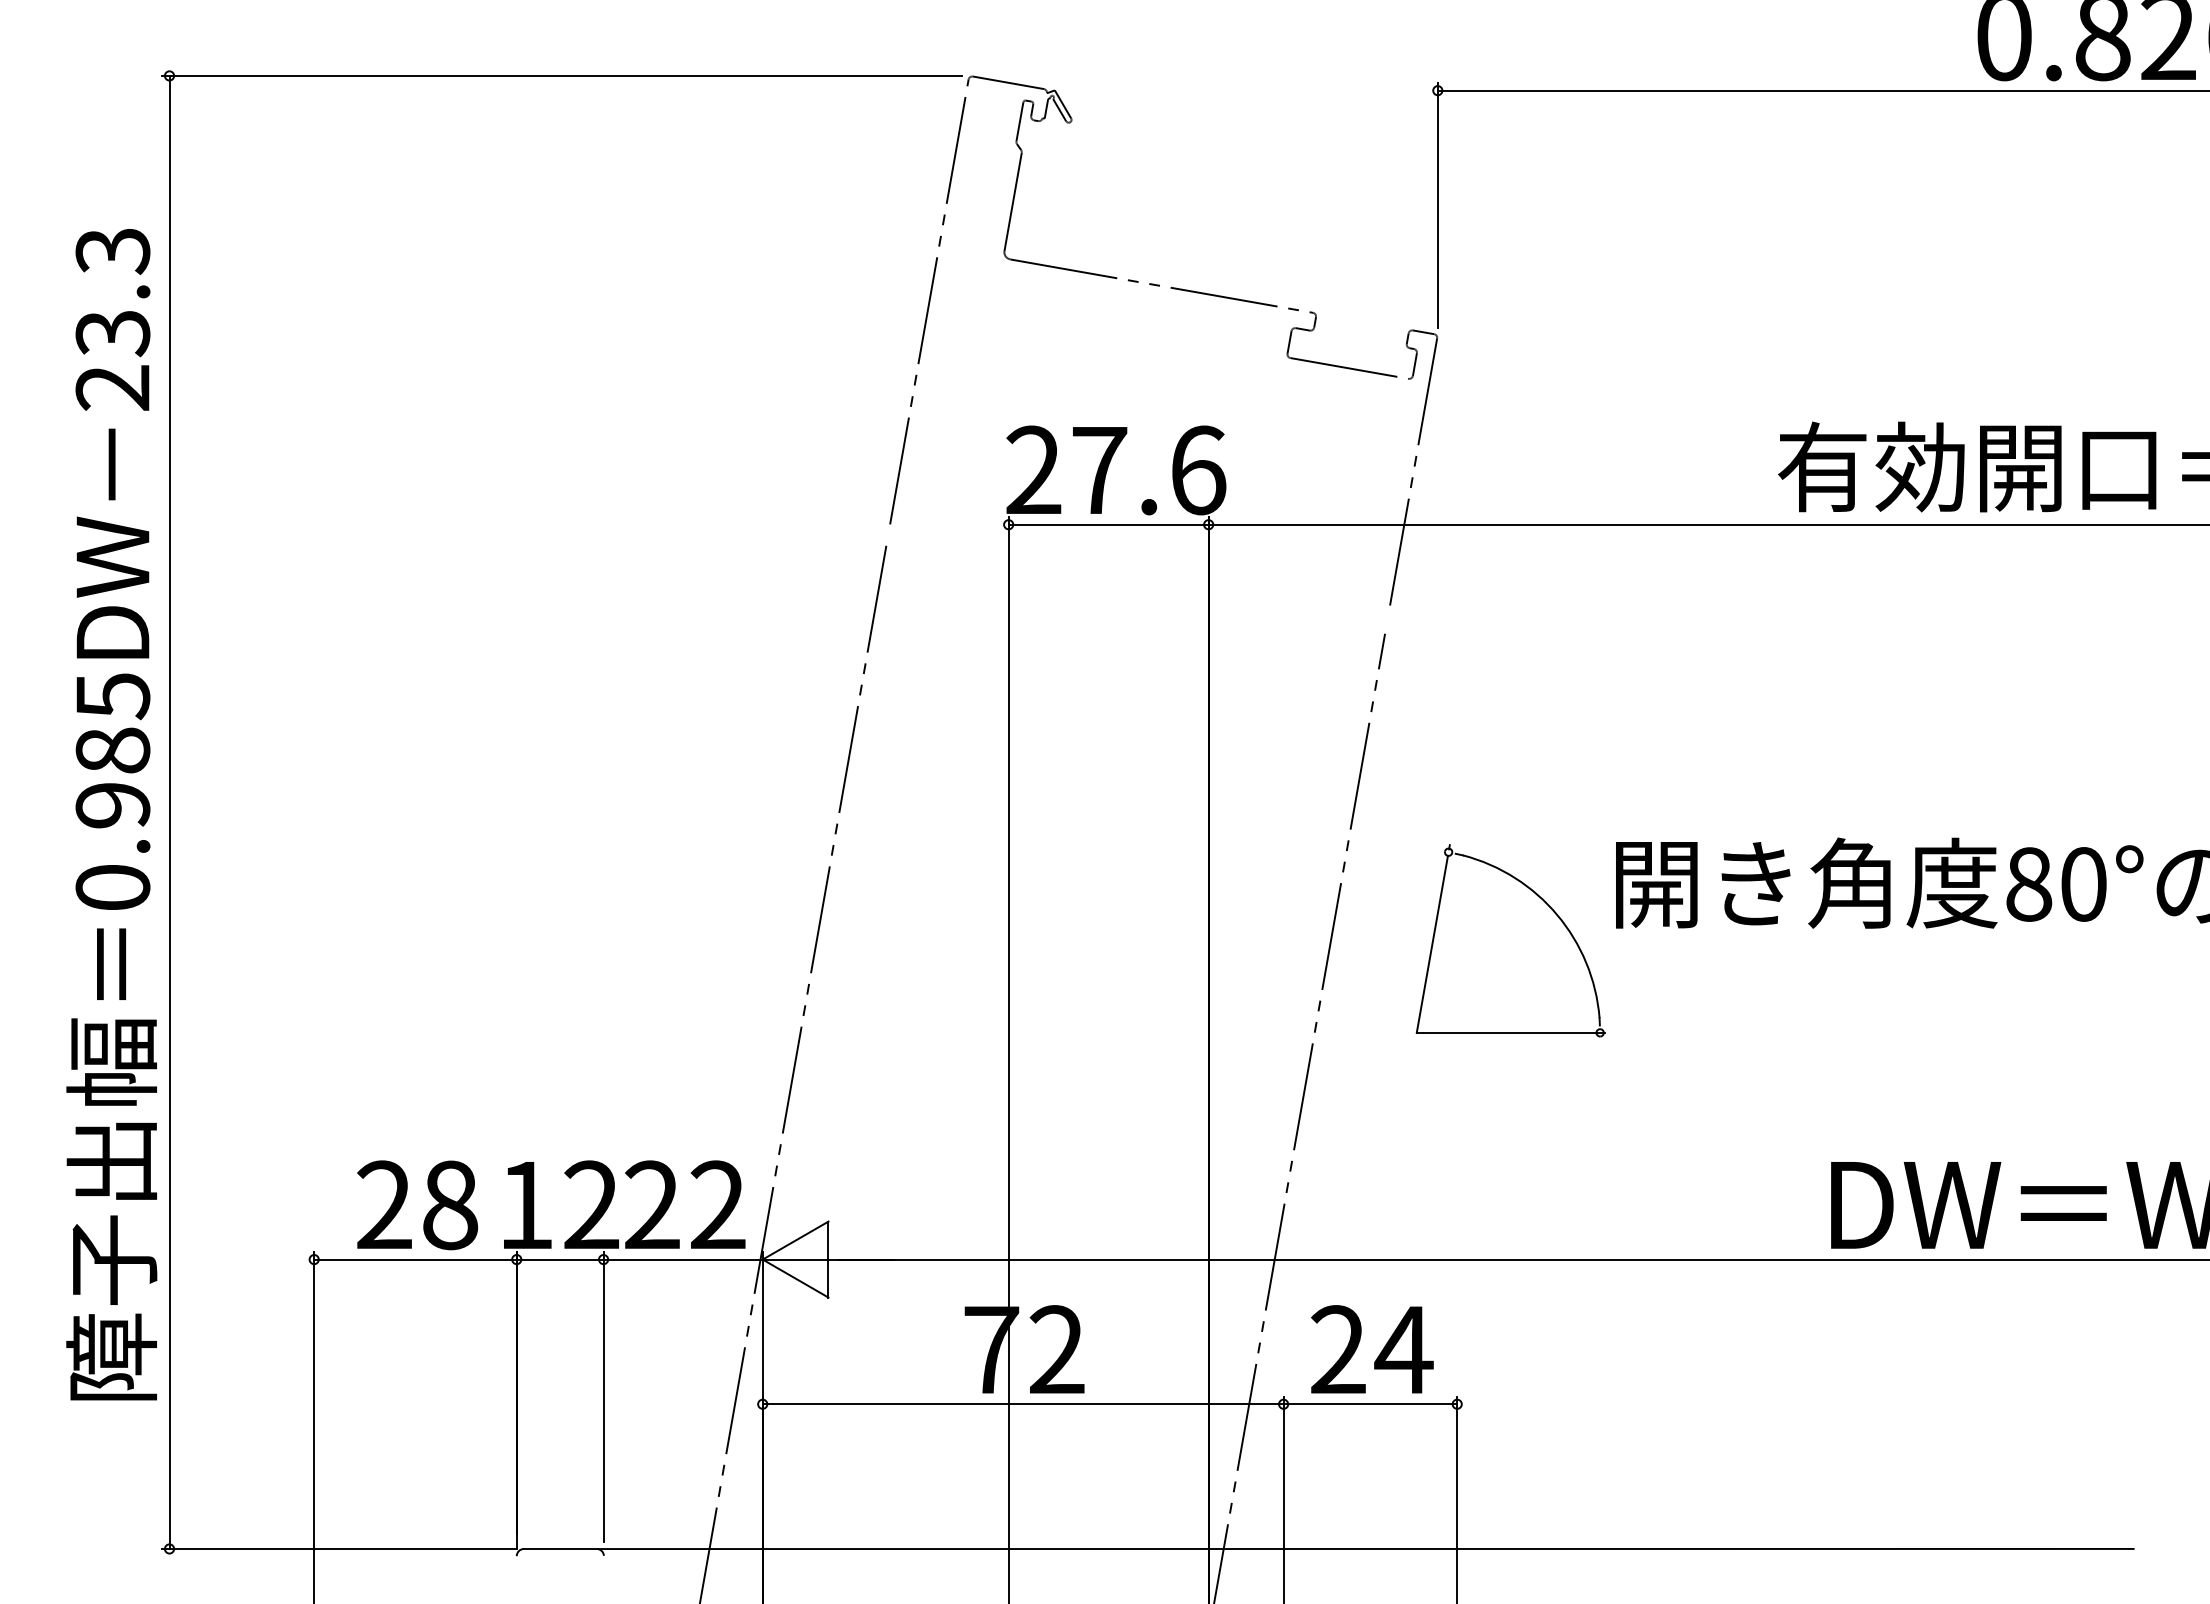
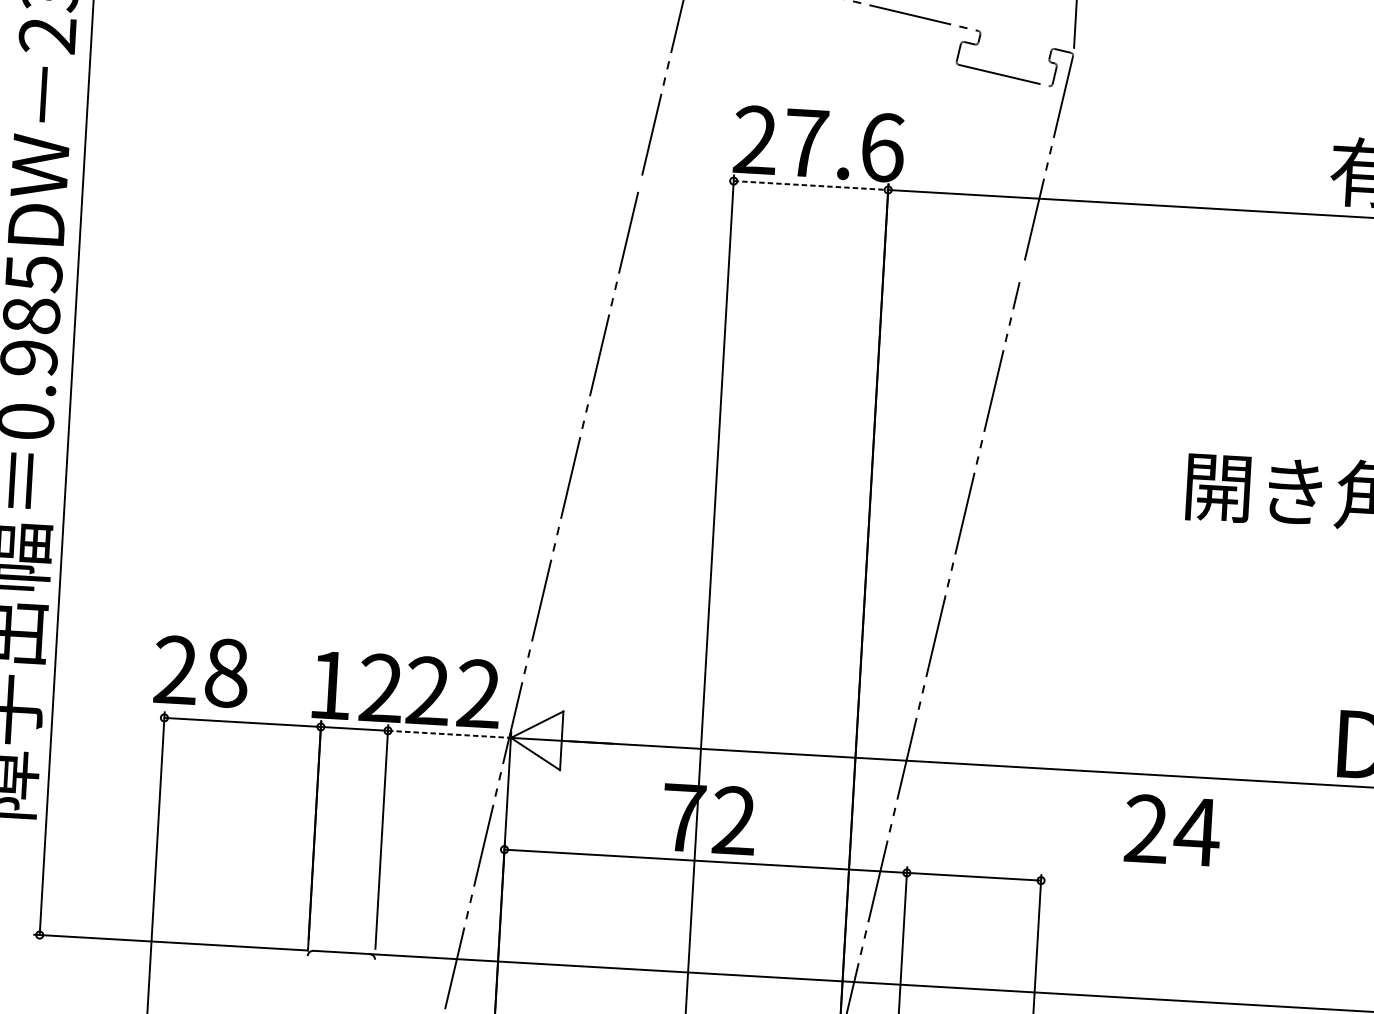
line: (1108, 524) -> (810, 185), solid -> dashed
part: (1546, 904) -> (1132, 498), removed
text: (417, 1205) -> (201, 671), moved
line: (683, 1259) -> (449, 734), solid -> dashed
text: (1372, 1349) -> (1172, 830), moved

